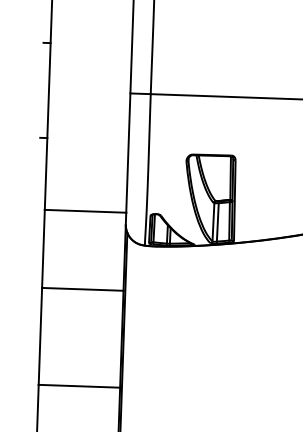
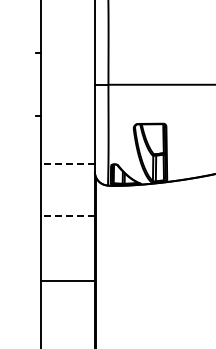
line: (85, 211) -> (67, 164), solid -> dashed
line: (82, 289) -> (67, 216), solid -> dashed

